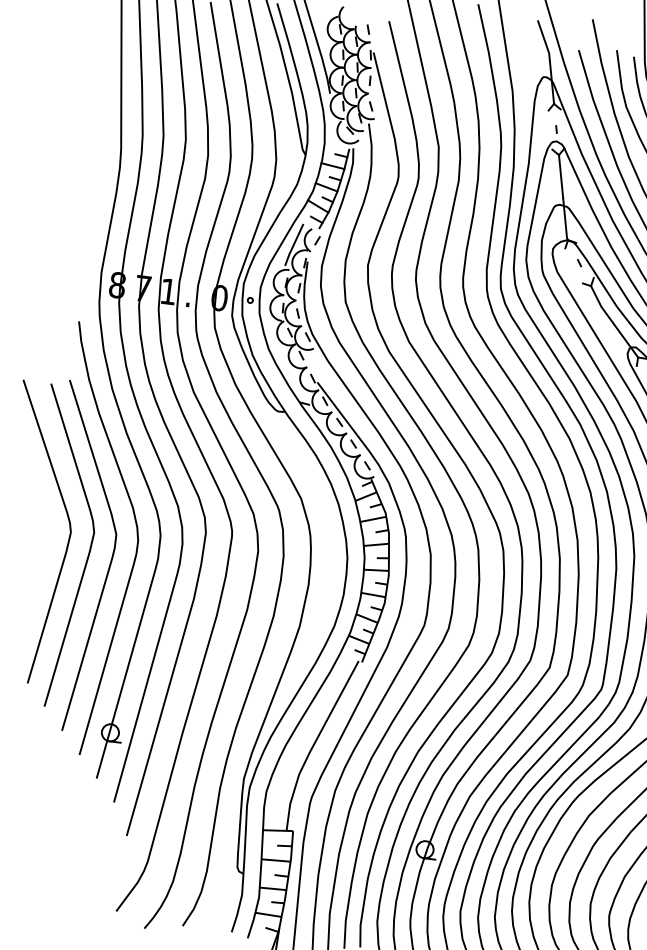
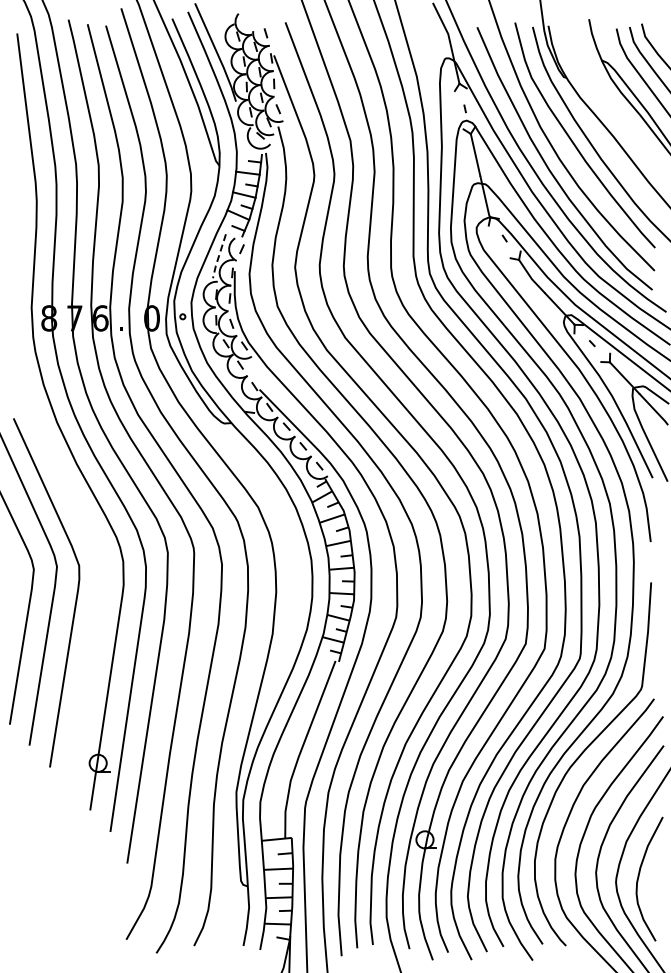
line: (293, 245) -> (218, 256), solid -> dashed
text: (168, 291) -> (100, 318), 1 -> 6
curve: (136, 545) -> (100, 574), removed

